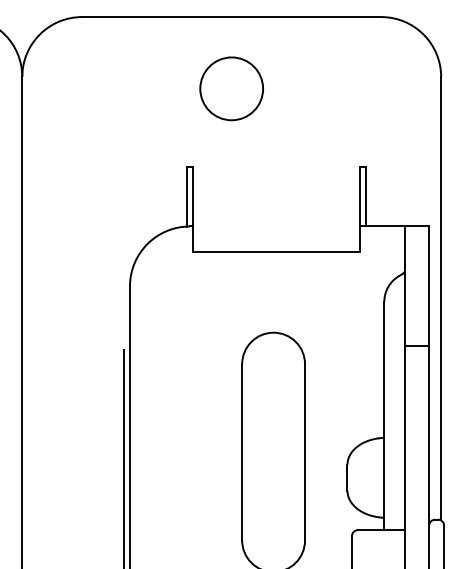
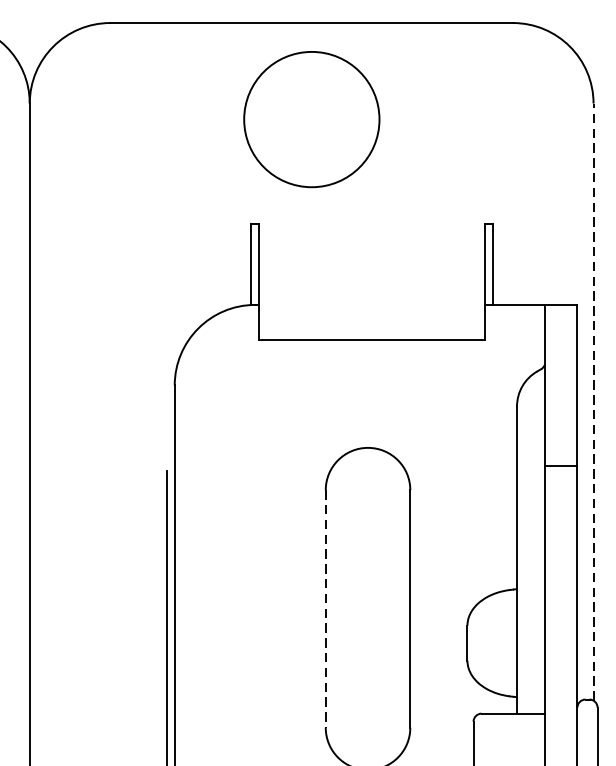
circle: (231, 88) -> (311, 119), size x1.6
line: (441, 298) -> (594, 401), solid -> dashed
line: (242, 452) -> (326, 609), solid -> dashed

